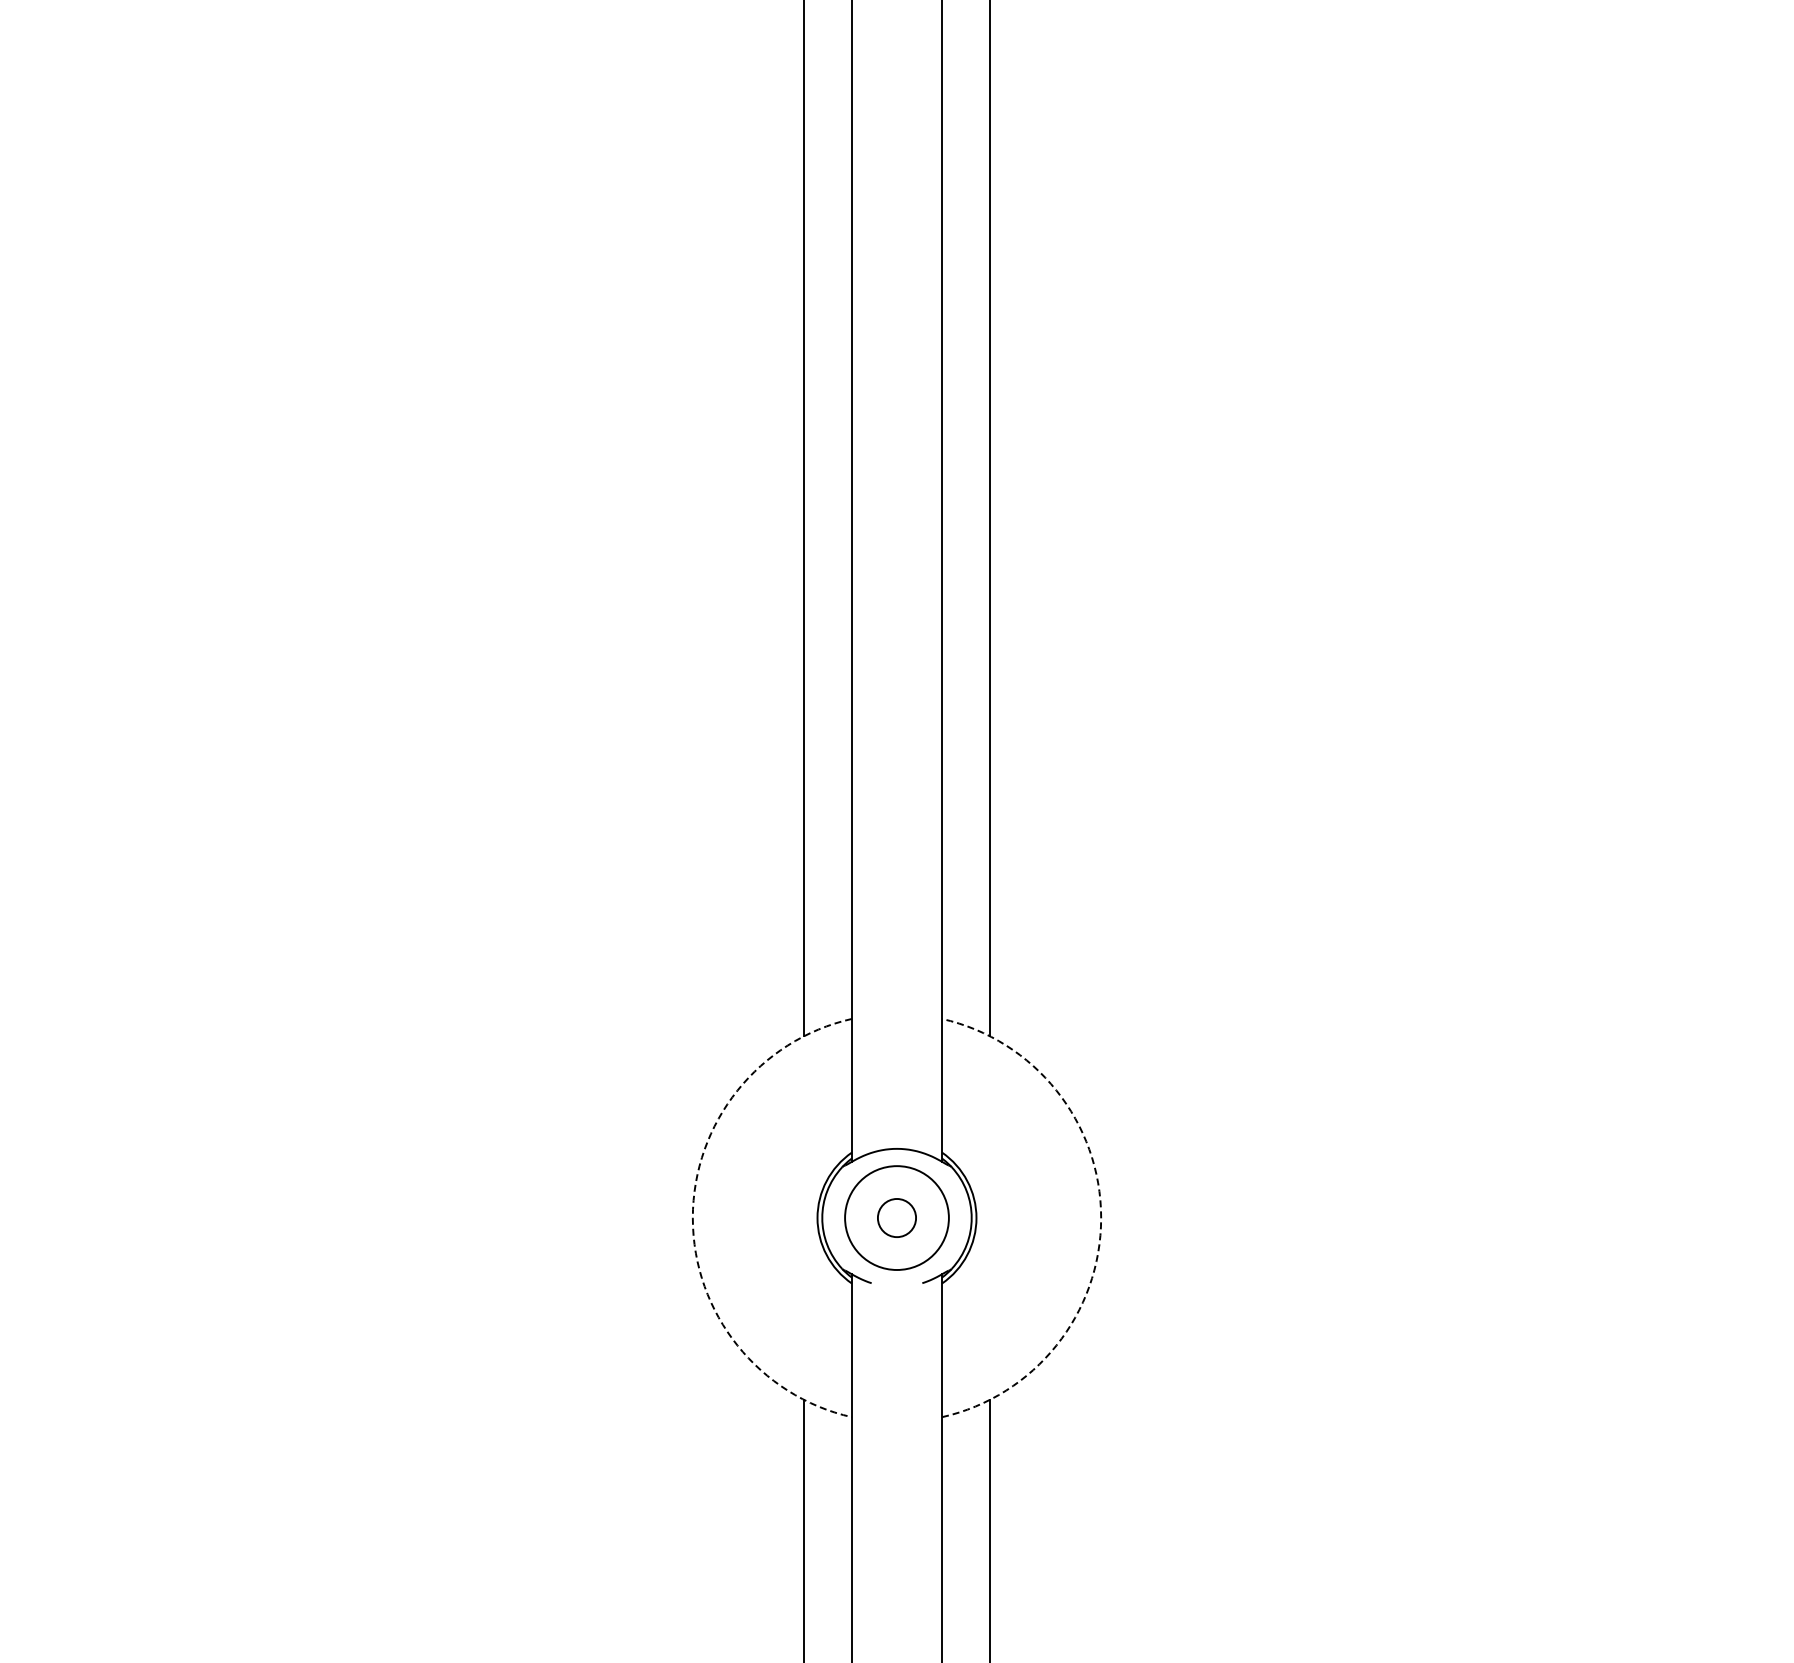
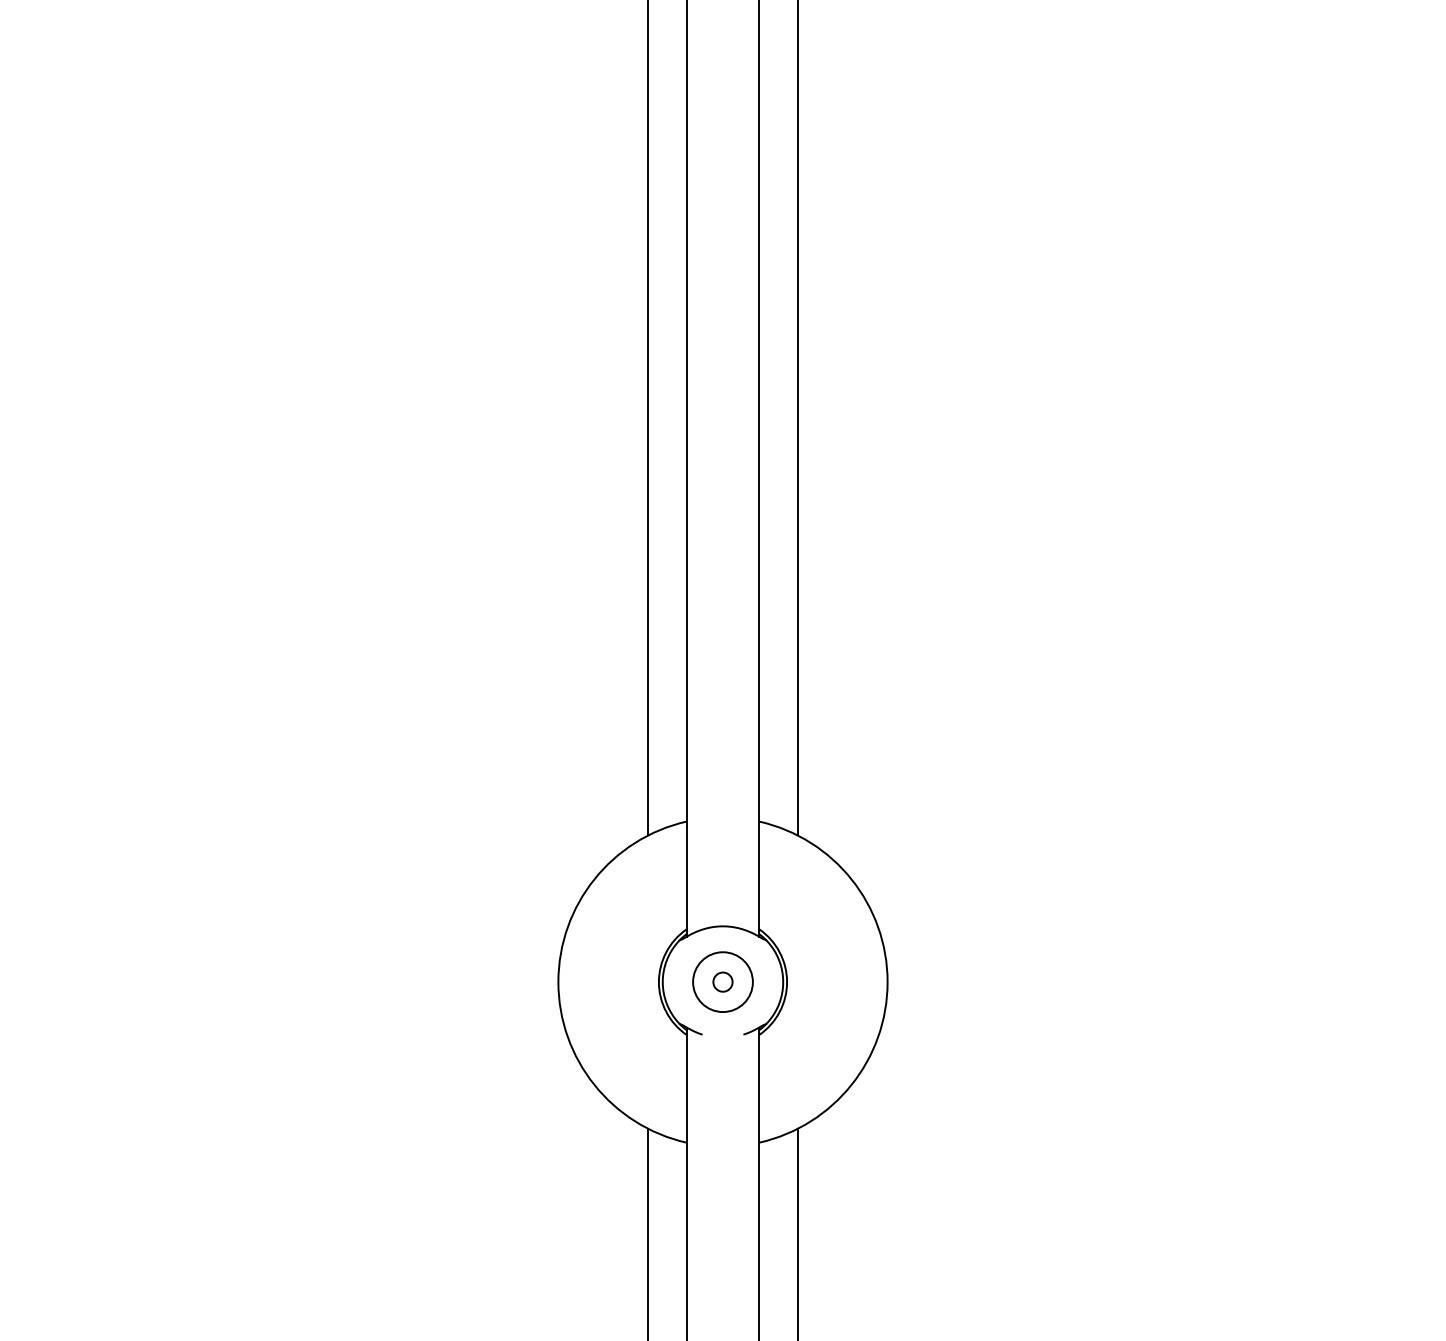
circle: (896, 1217) -> (722, 981), size x0.62
circle: (896, 1217) -> (722, 981), size x0.71
arc: (692, 1218) -> (558, 982), dashed -> solid
arc: (1101, 1218) -> (887, 982), dashed -> solid

